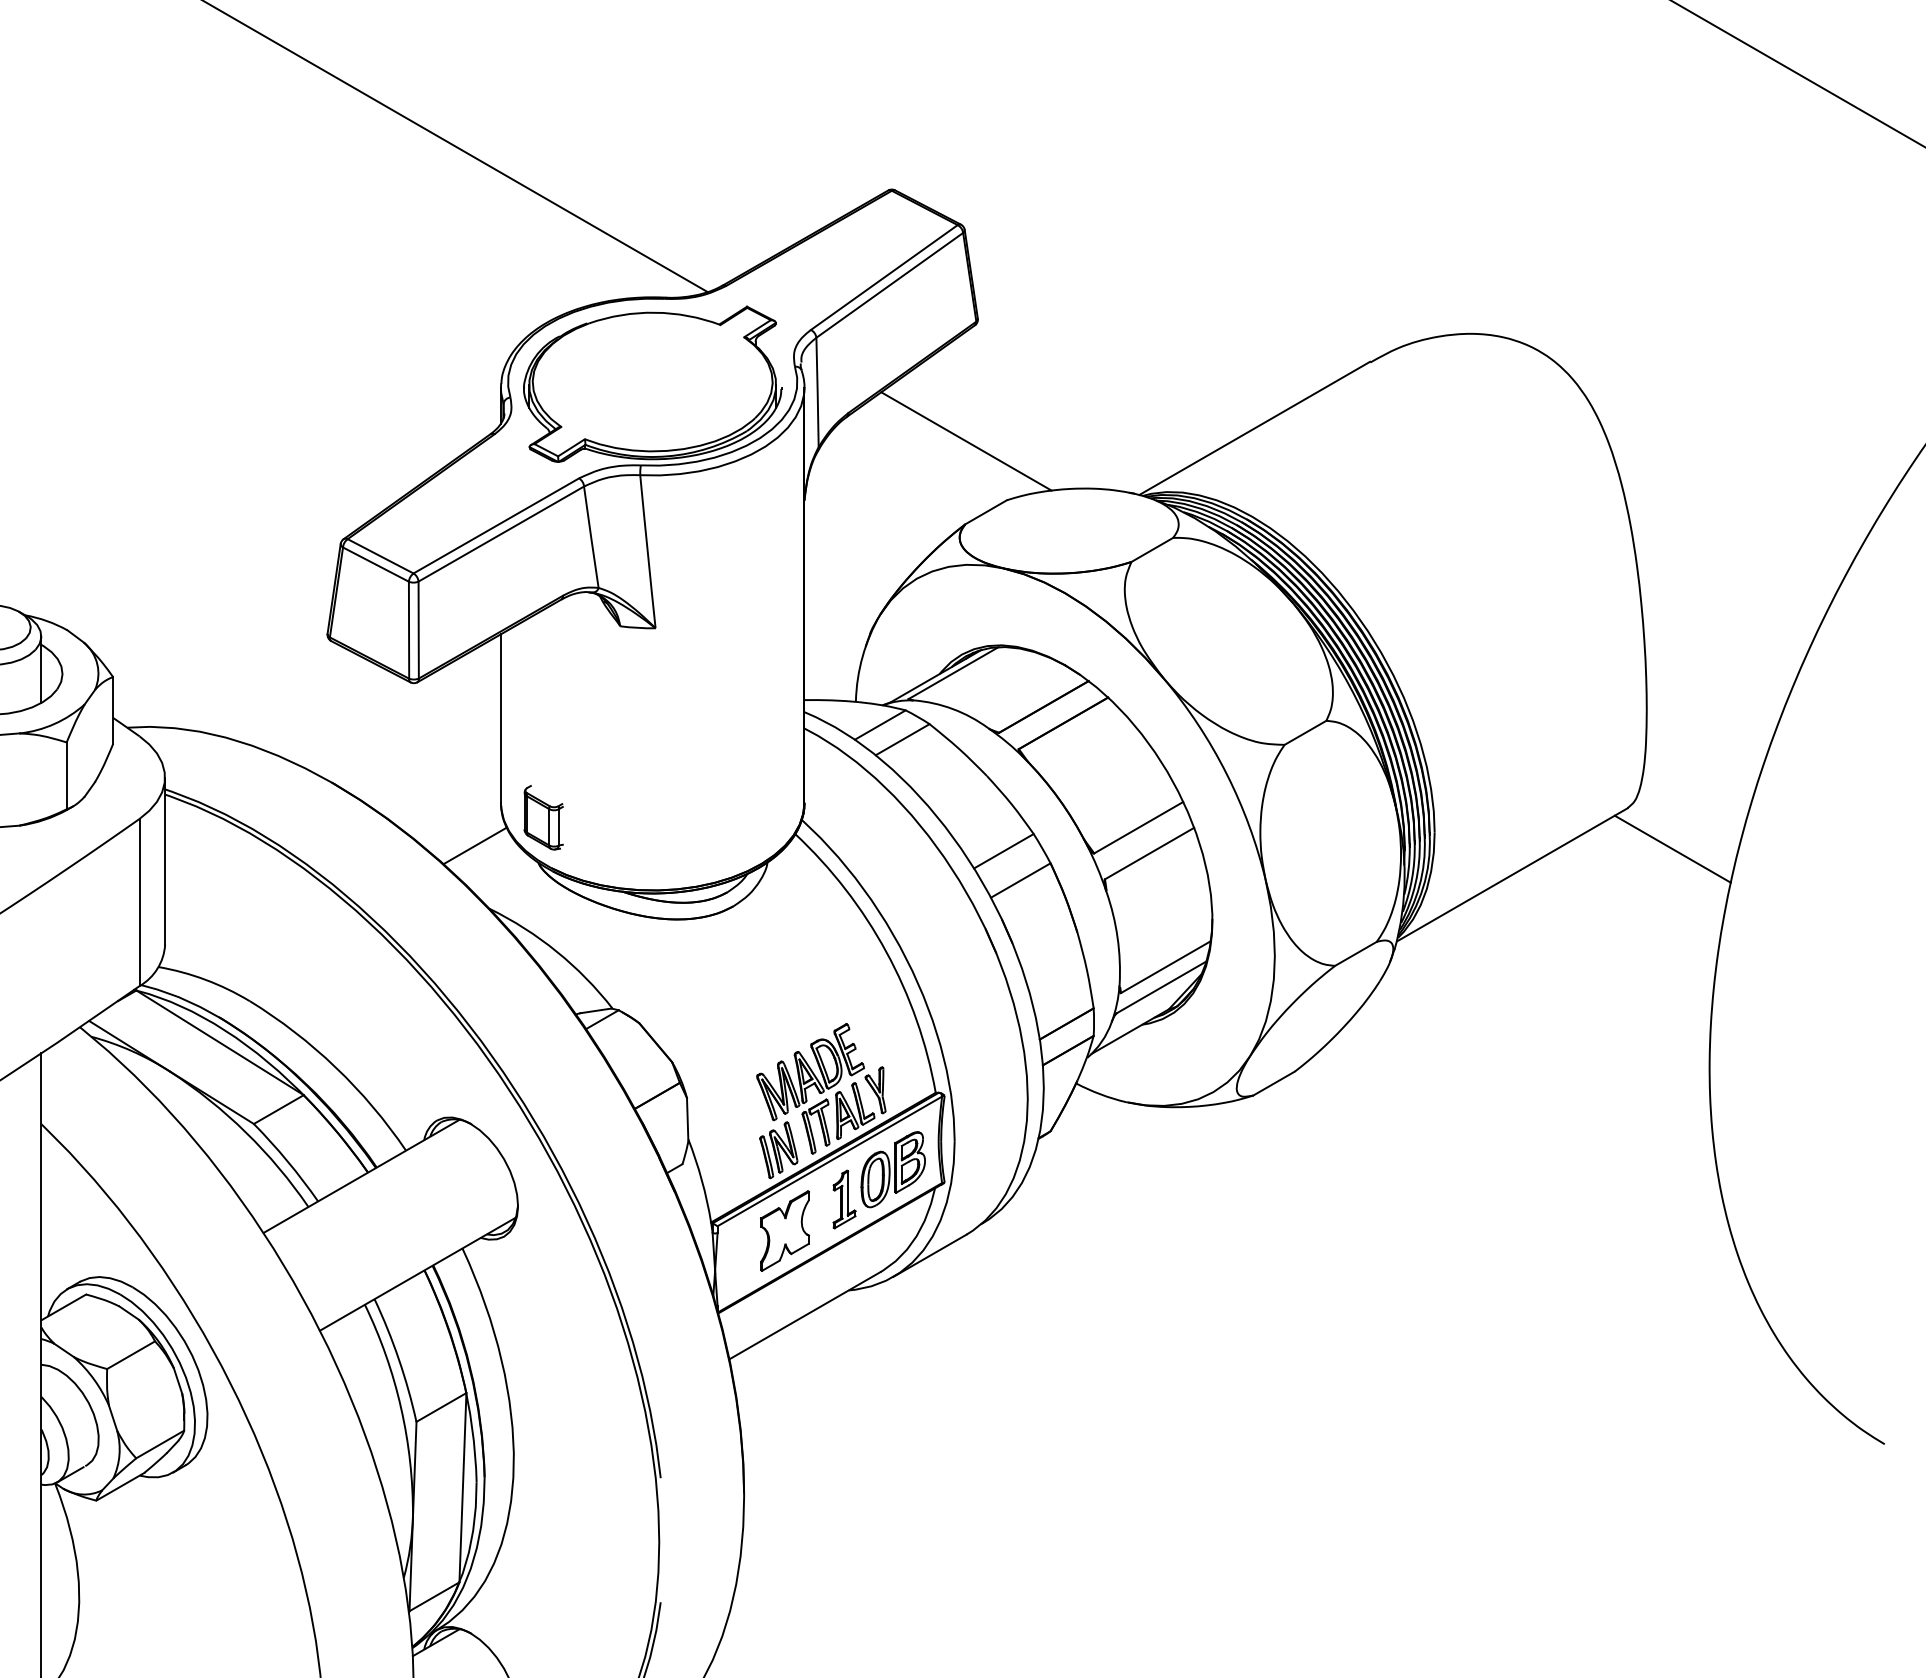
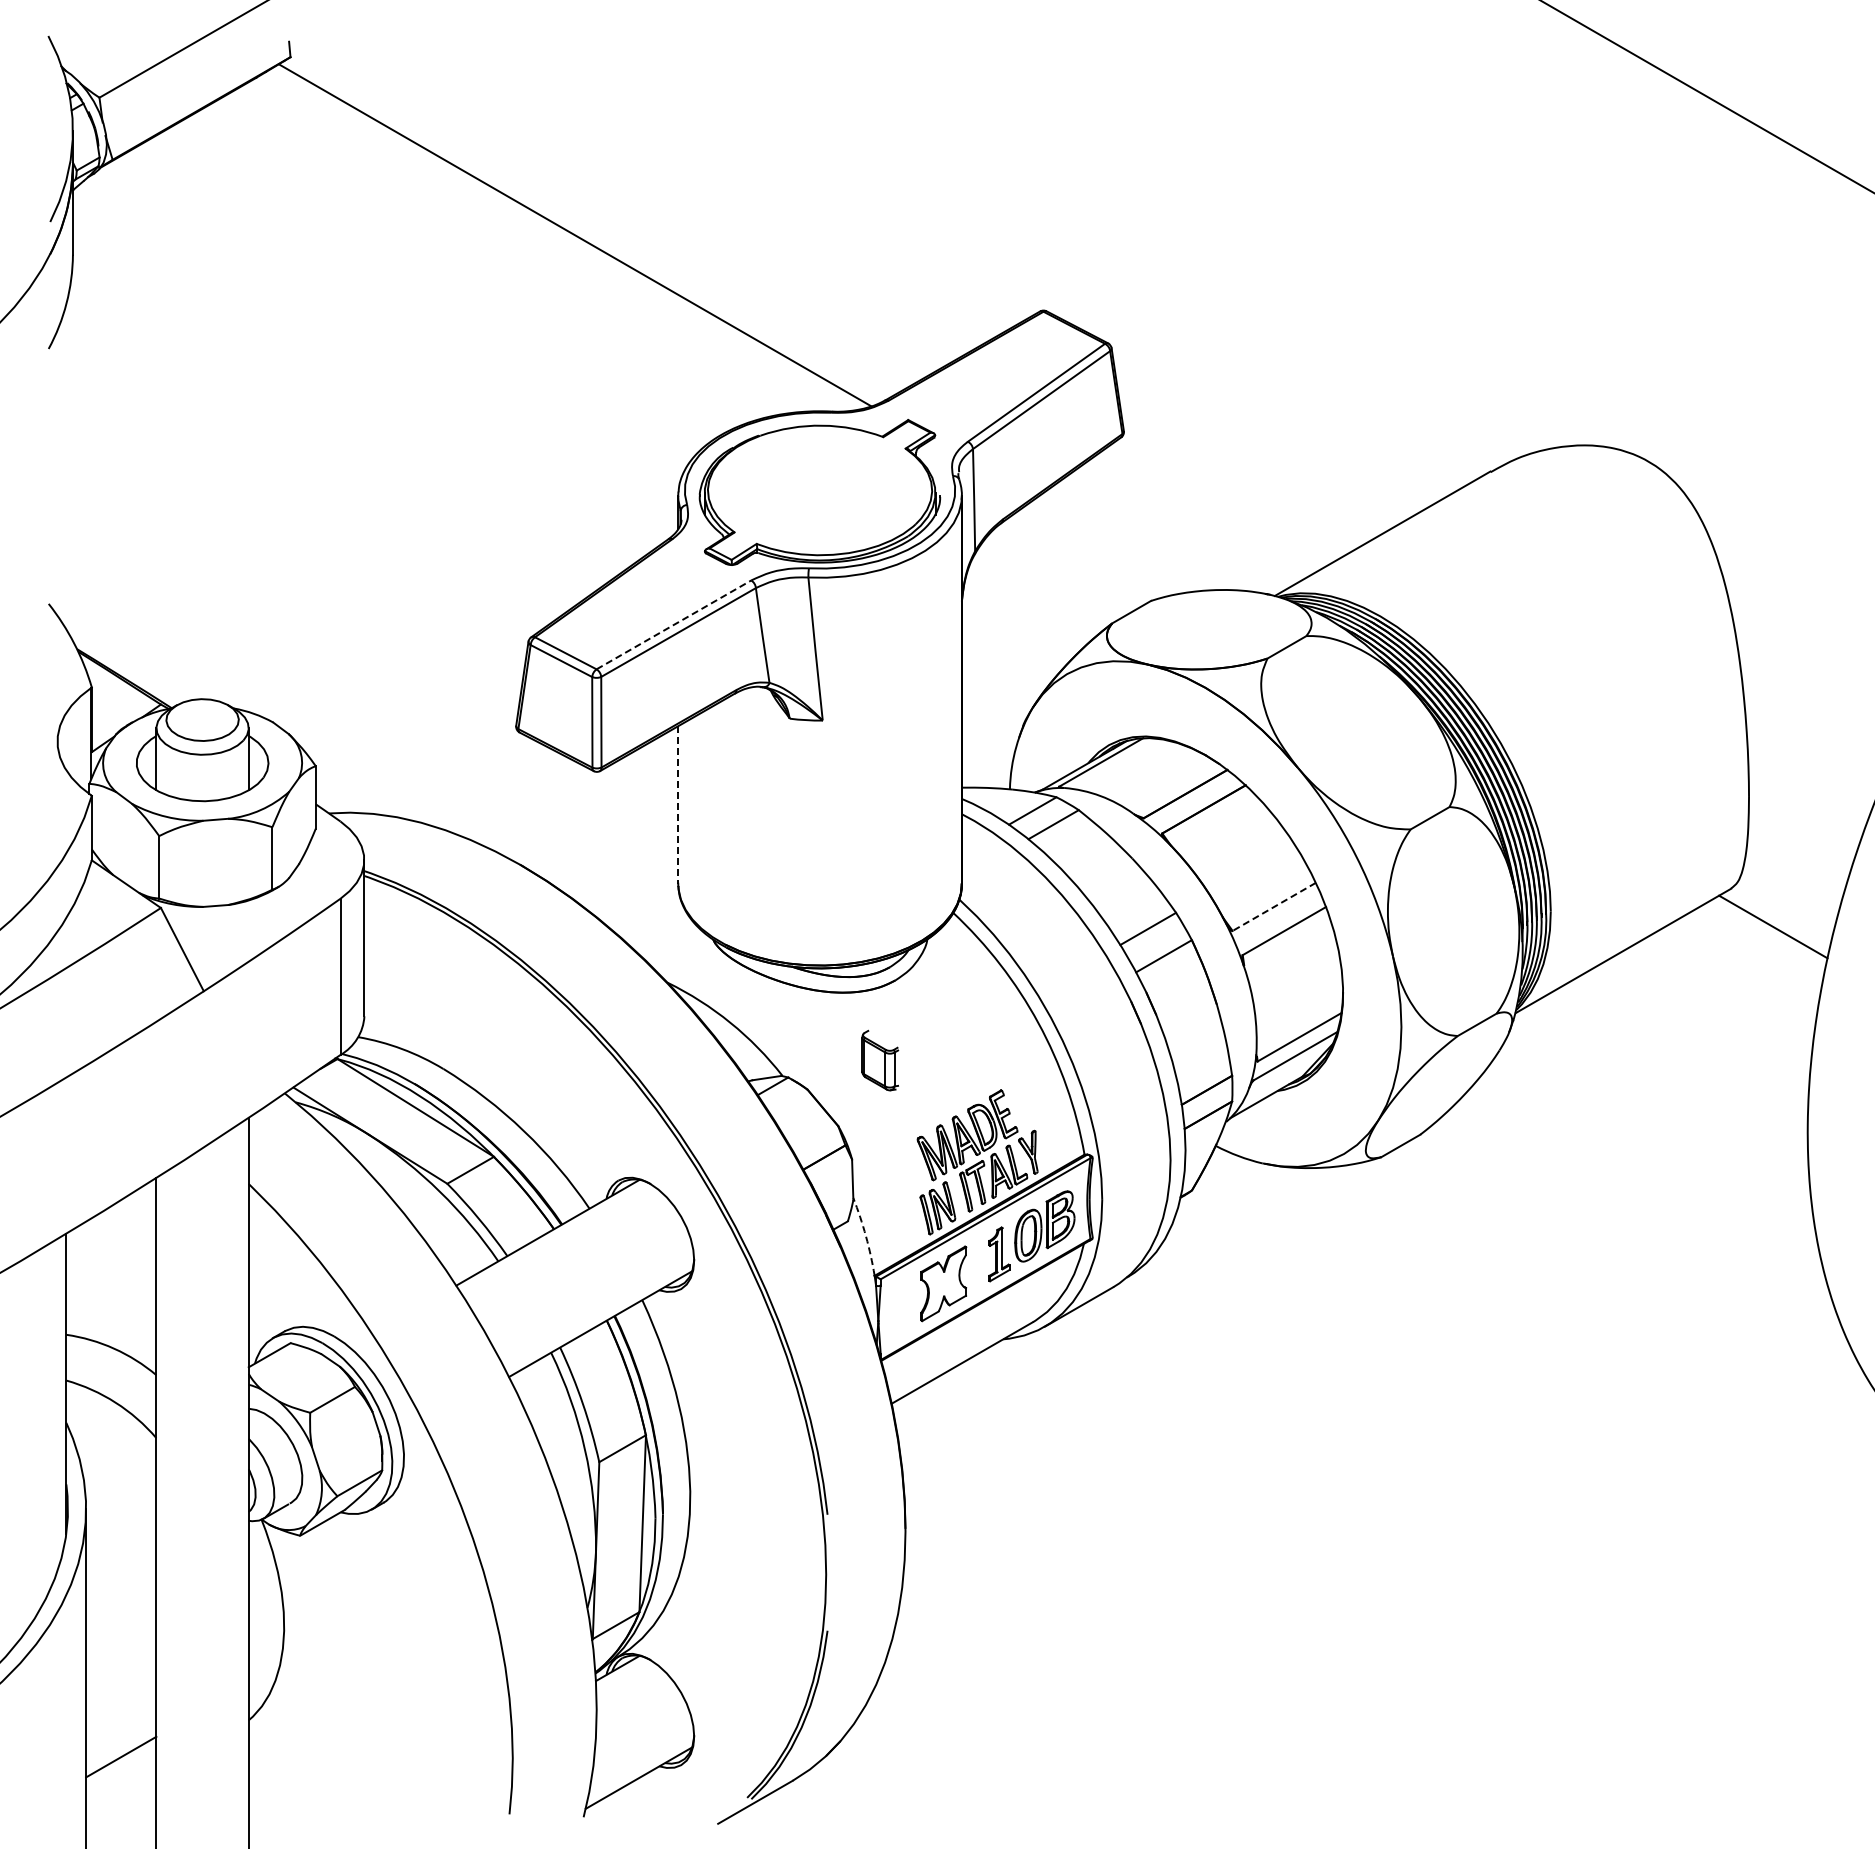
line: (965, 440) -> (1112, 545), removed
line: (496, 525) -> (674, 624), solid -> dashed
line: (501, 718) -> (678, 804), solid -> dashed
part: (544, 817) -> (880, 1060), moved
line: (1137, 828) -> (1273, 907), solid -> dashed
line: (474, 845) -> (653, 923), removed
arc: (702, 1180) -> (866, 1236), solid -> dashed

